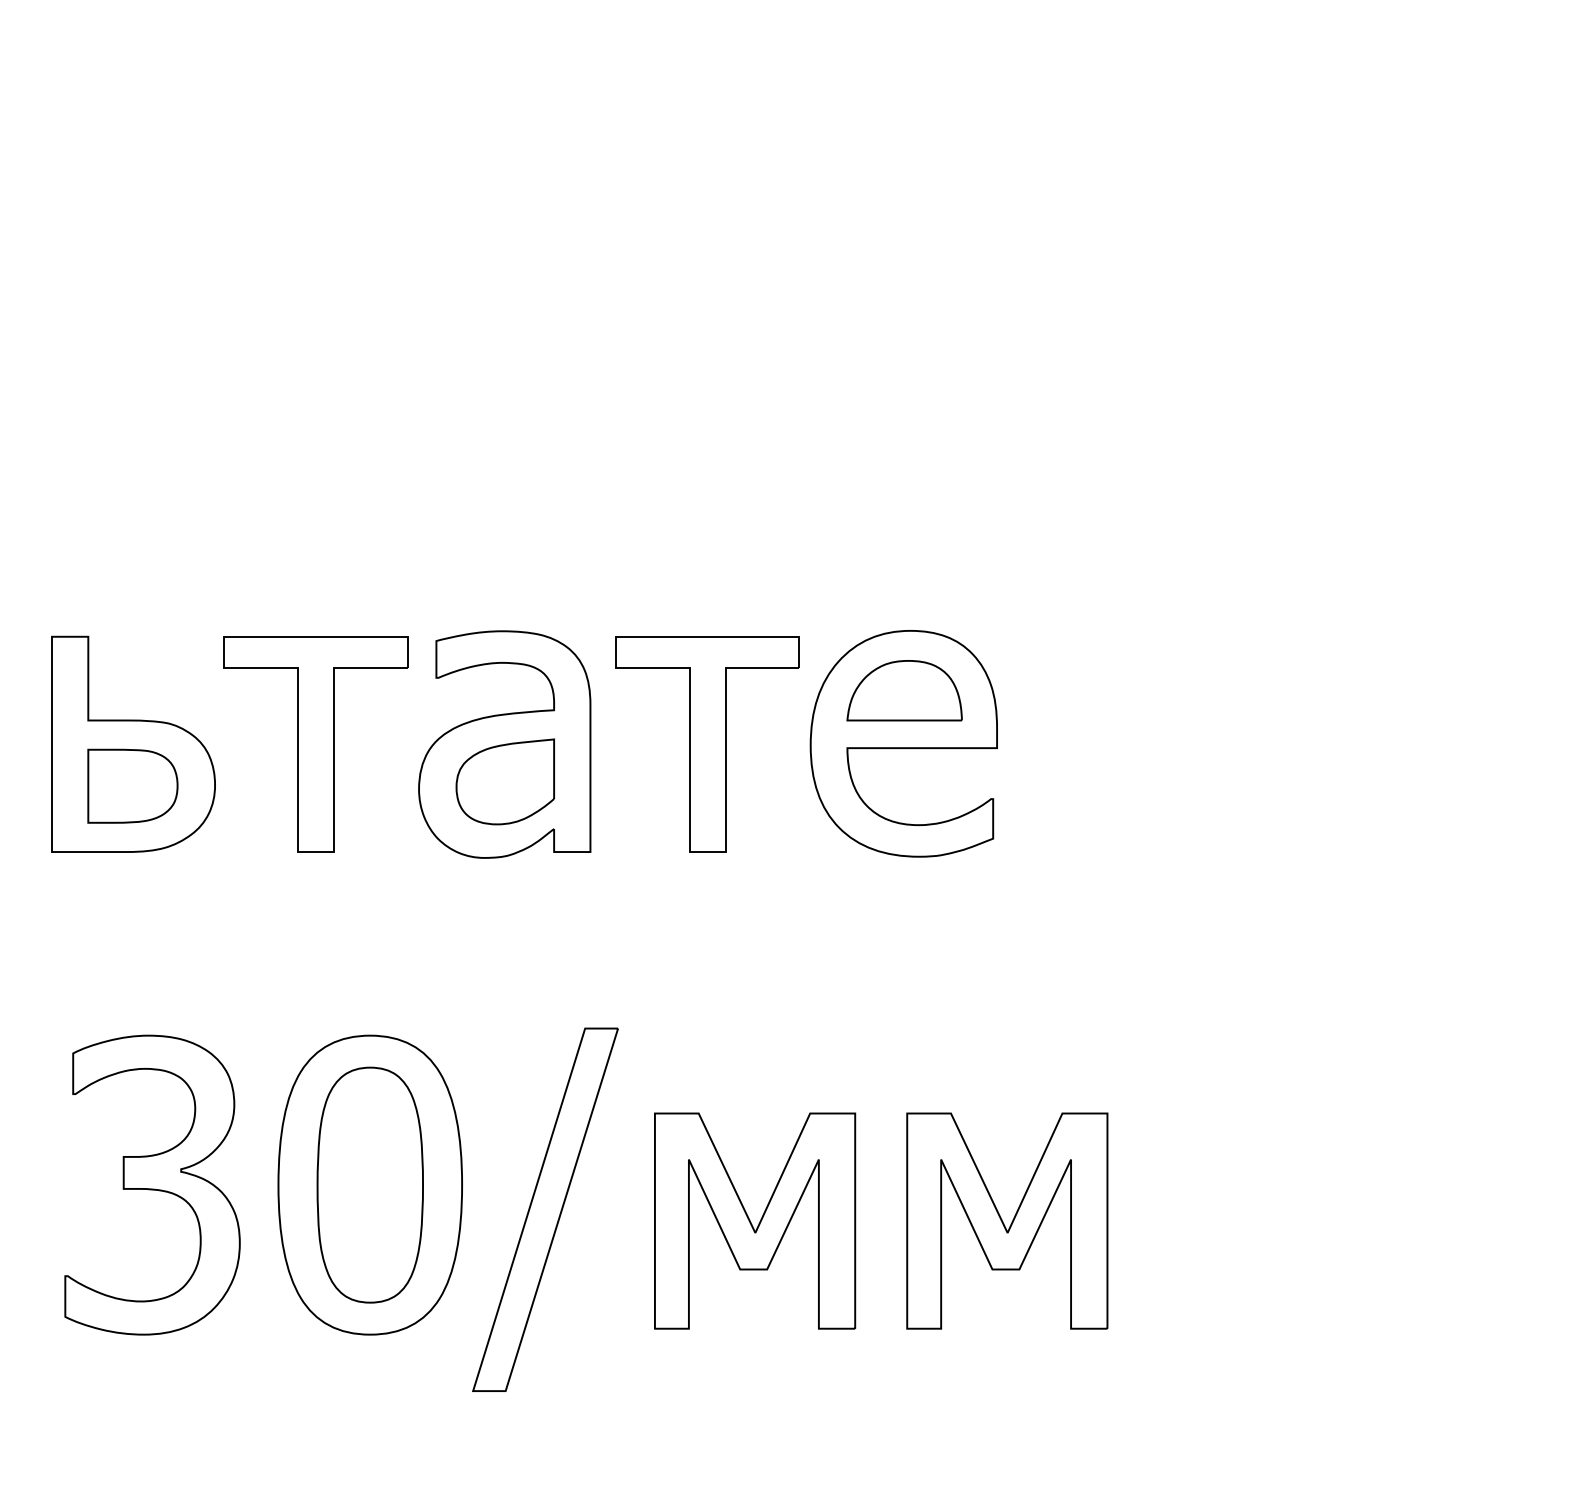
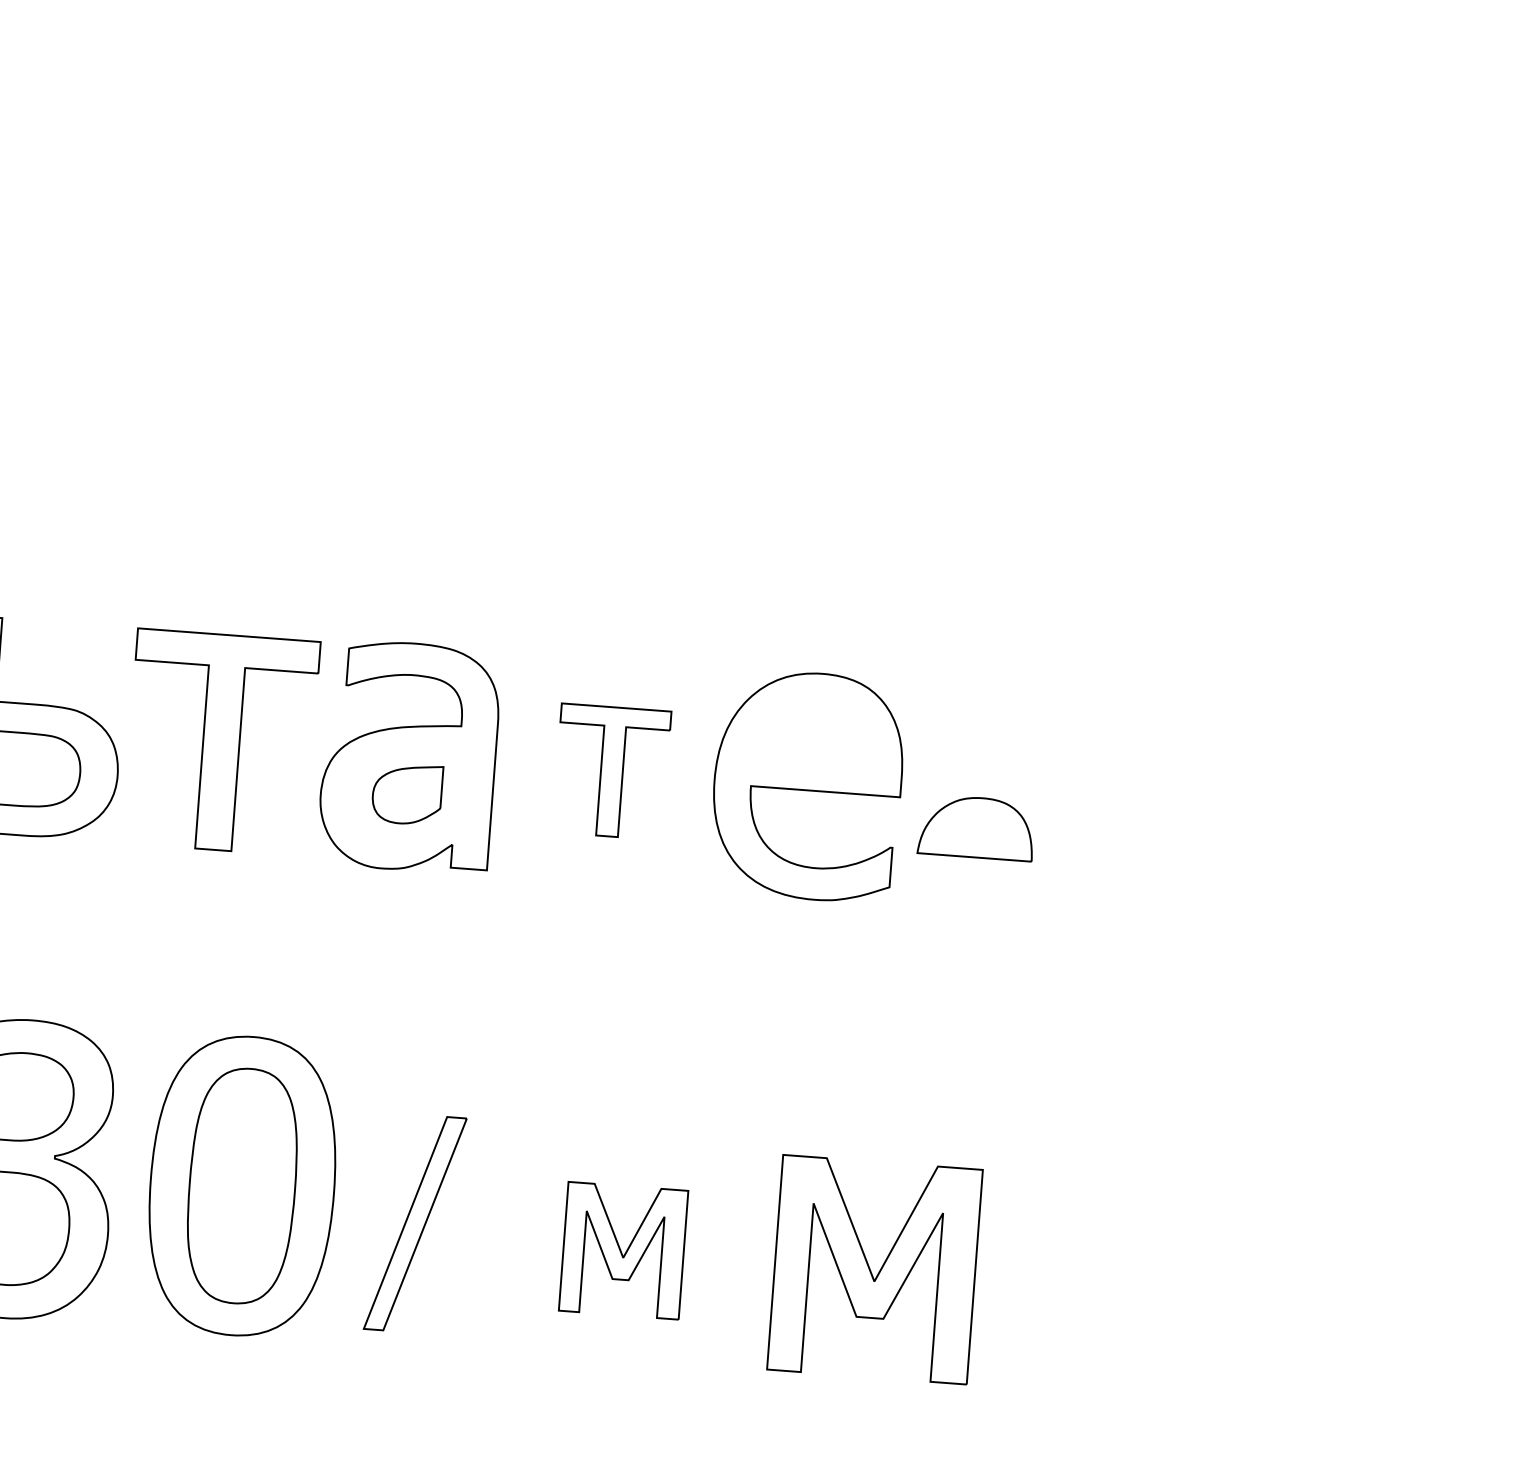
part: (904, 690) -> (976, 827), moved
part: (707, 744) -> (611, 771), size x0.6
part: (504, 781) -> (406, 793), size x0.7
part: (545, 1209) -> (415, 1223), size x0.6
part: (755, 1220) -> (623, 1250), size x0.6

